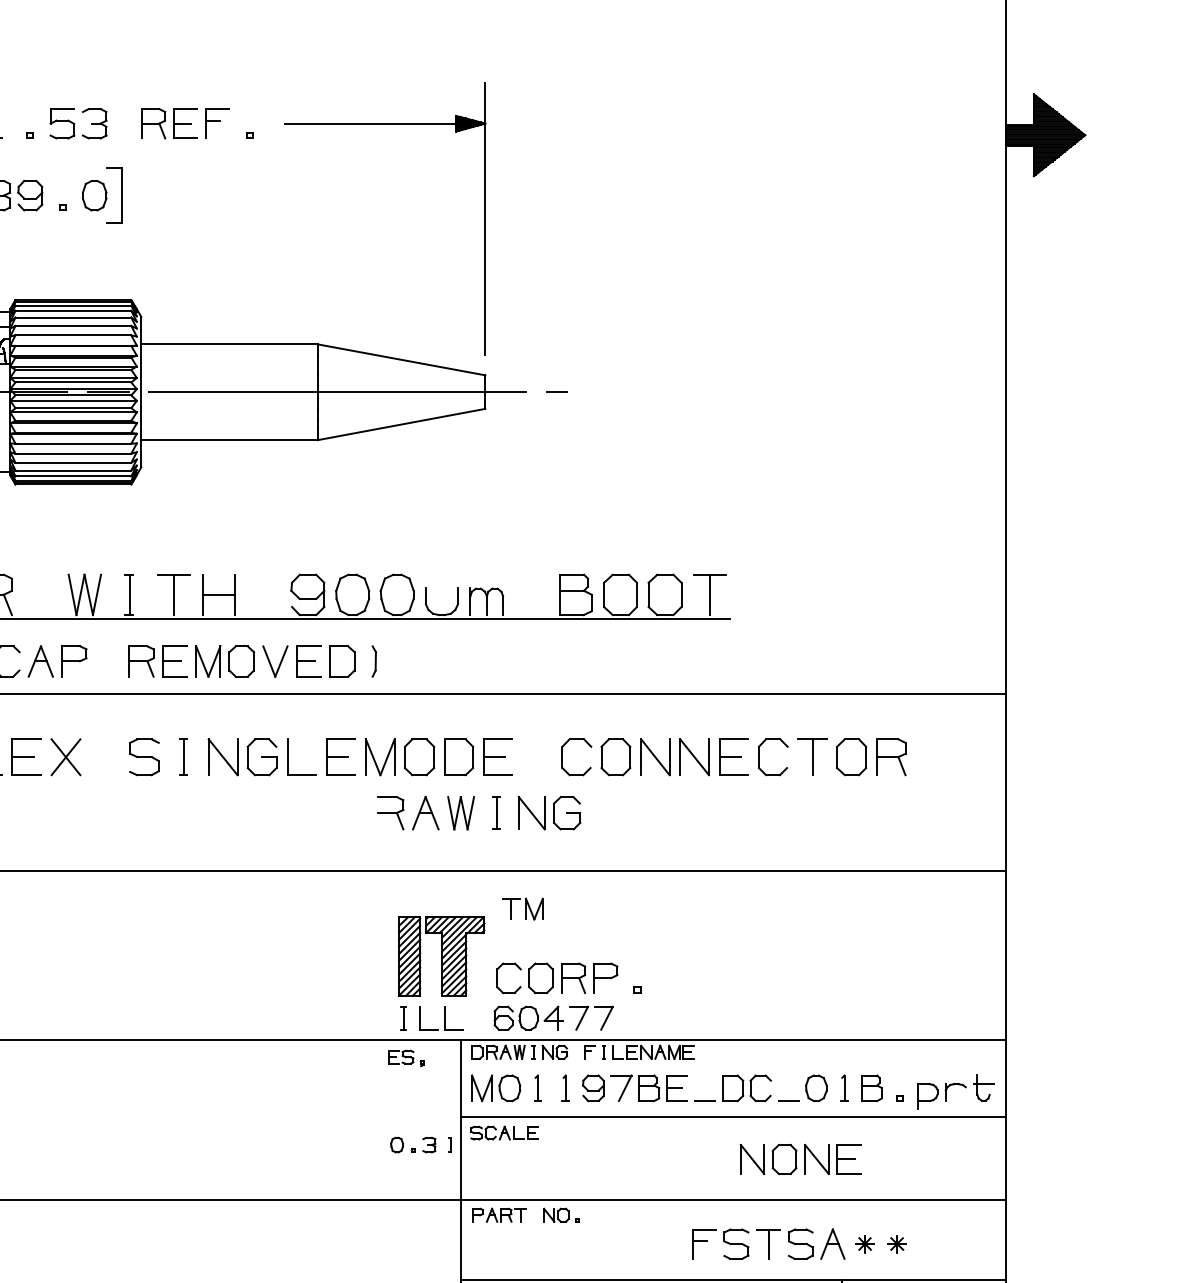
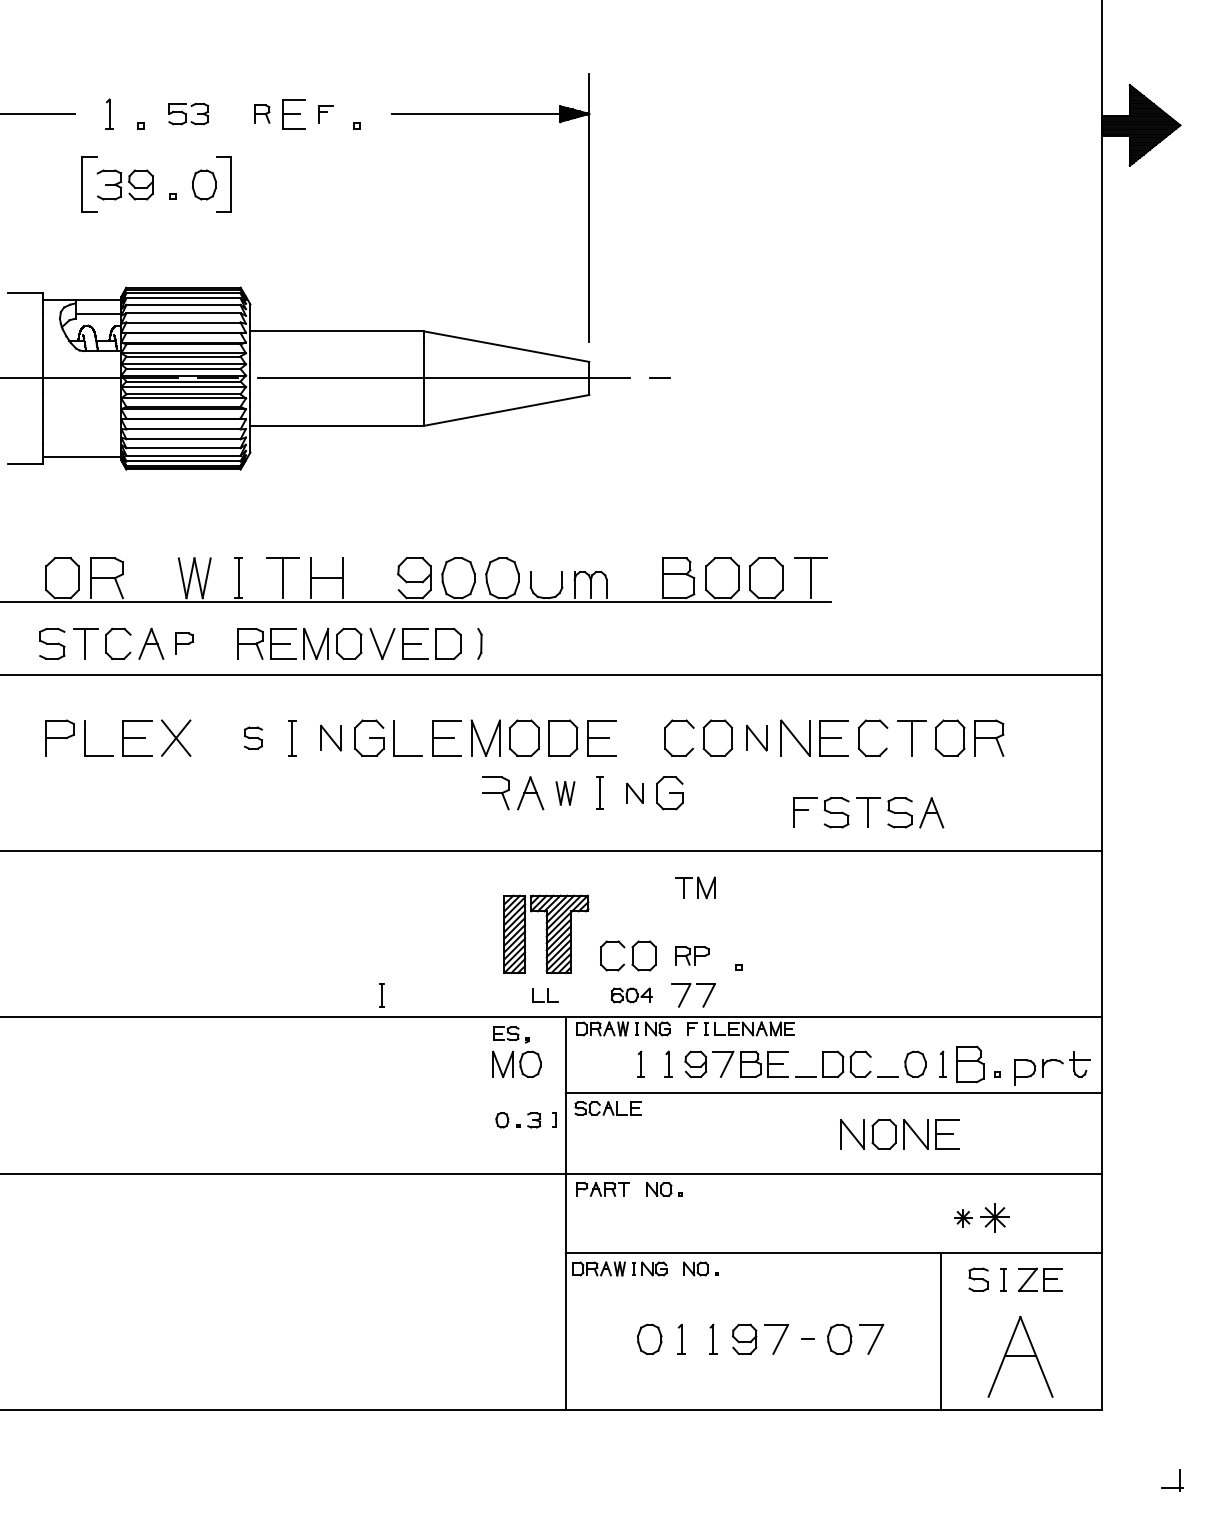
part: (78, 123) -> (188, 113), size x0.7
part: (153, 123) -> (262, 113), size x0.6
part: (217, 124) -> (325, 114), size x0.6
part: (74, 661) -> (184, 643), size x0.7
part: (144, 756) -> (253, 737), size x0.6
part: (222, 756) -> (330, 737), size x0.7
part: (655, 756) -> (756, 737), size x0.7
part: (461, 813) -> (565, 793), size x0.7
part: (531, 813) -> (634, 793), size x0.6
part: (523, 908) -> (695, 887), moved
part: (590, 977) -> (692, 955), size x0.6
part: (403, 1018) -> (381, 995), moved
part: (440, 1018) -> (545, 995), size x0.6
part: (528, 1018) -> (631, 995), size x0.6
part: (495, 1087) -> (516, 1063), moved
part: (872, 1087) -> (970, 1063), size x1.4
part: (768, 1243) -> (868, 812), moved
part: (896, 1244) -> (994, 1218), size x1.6

